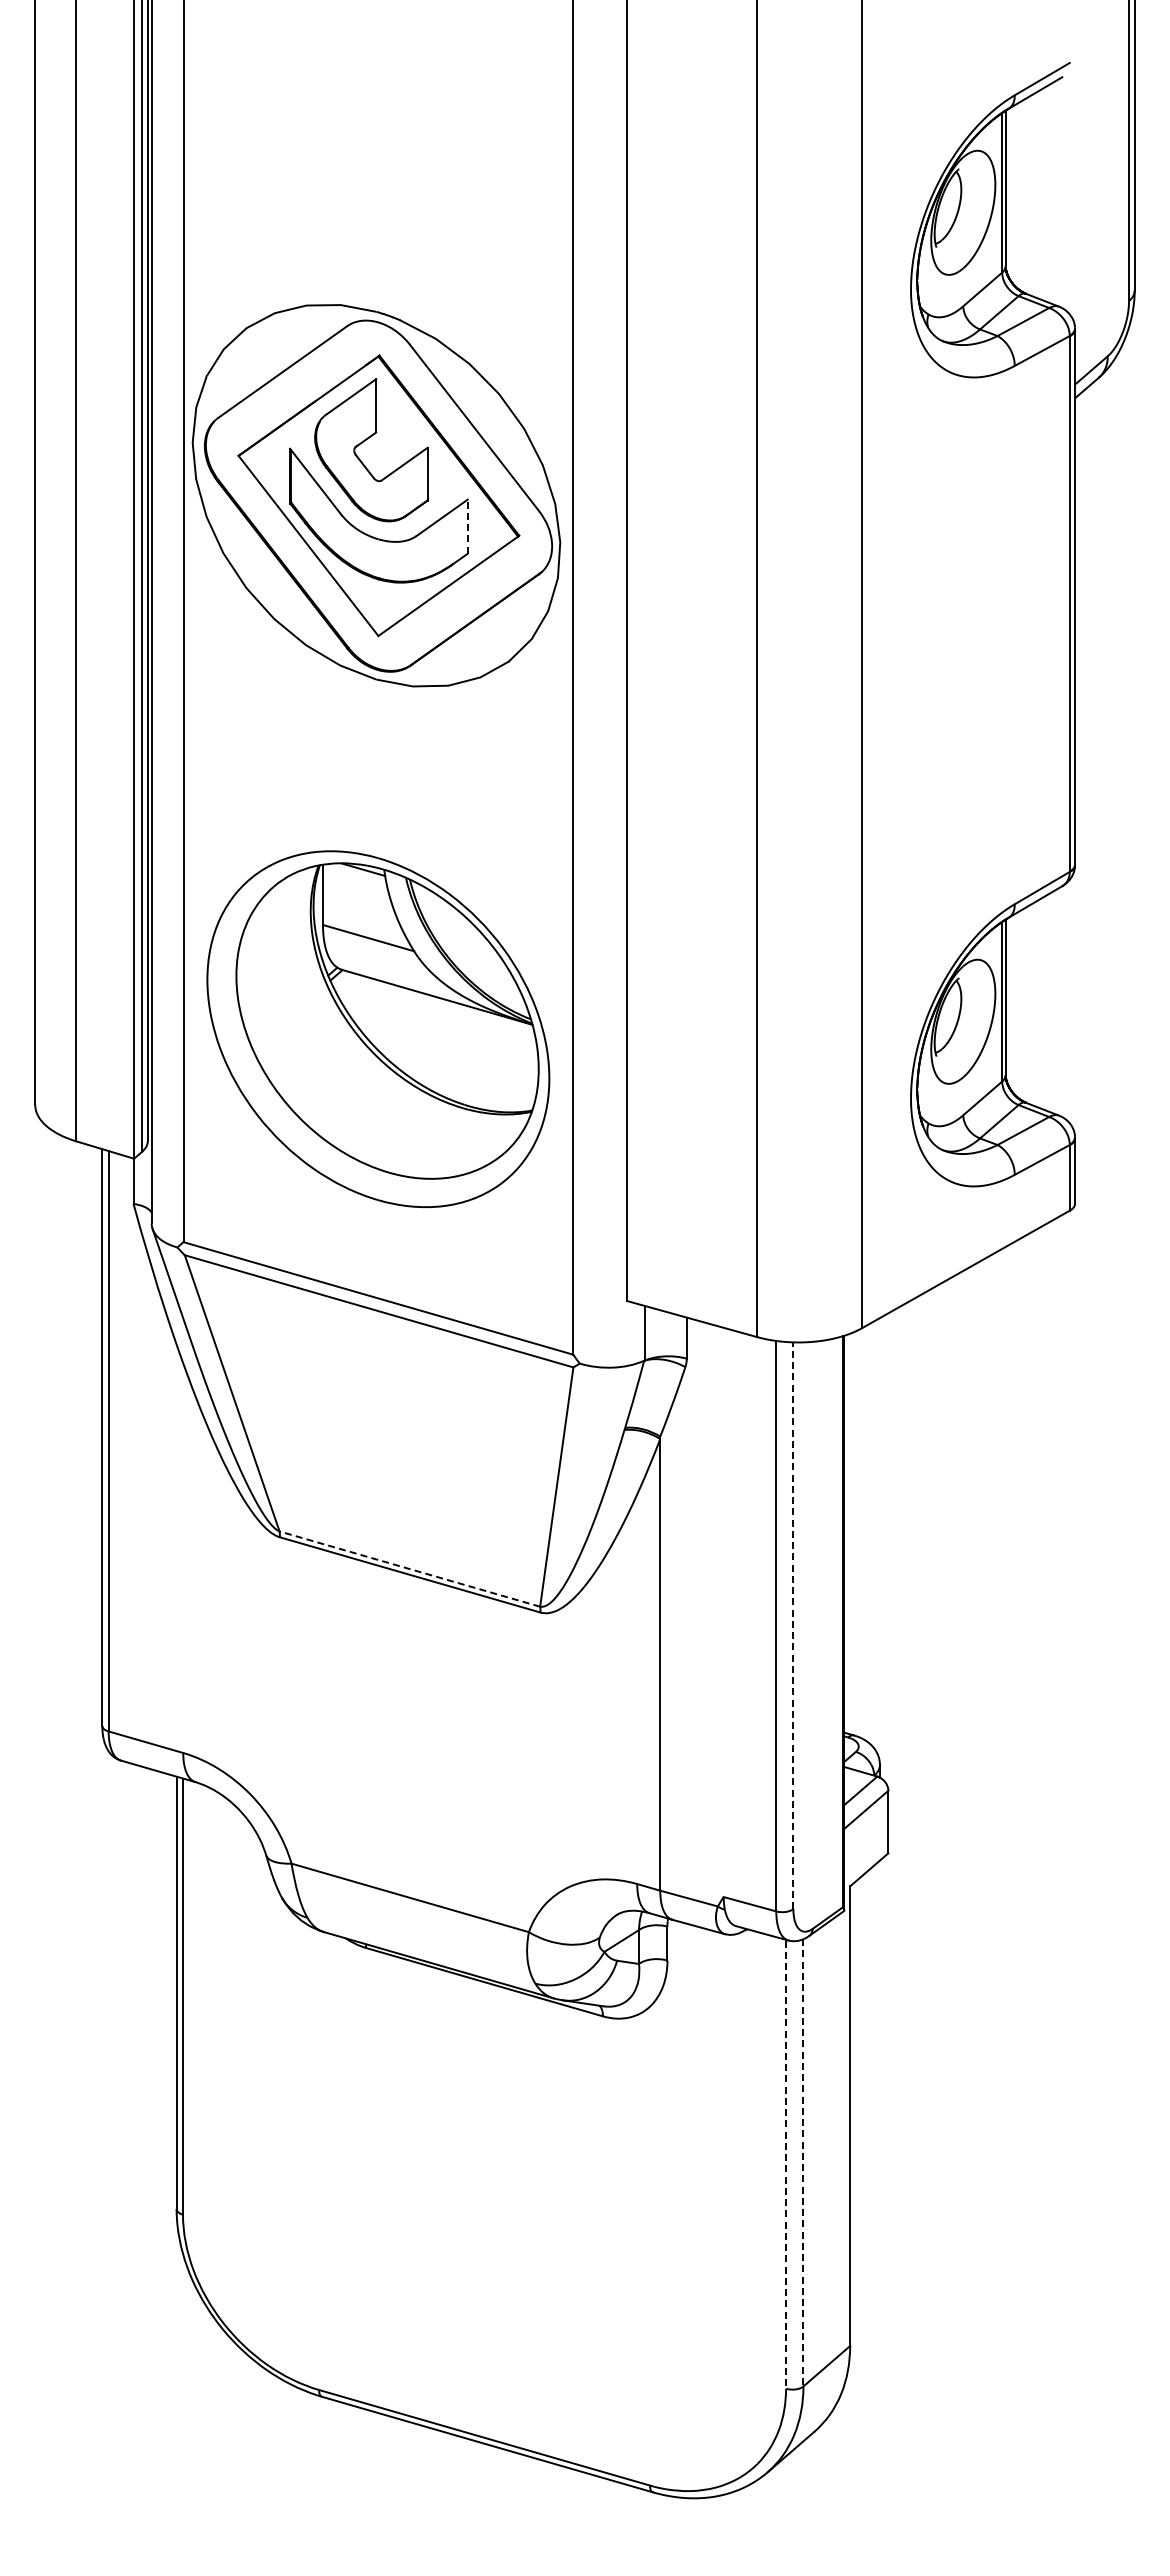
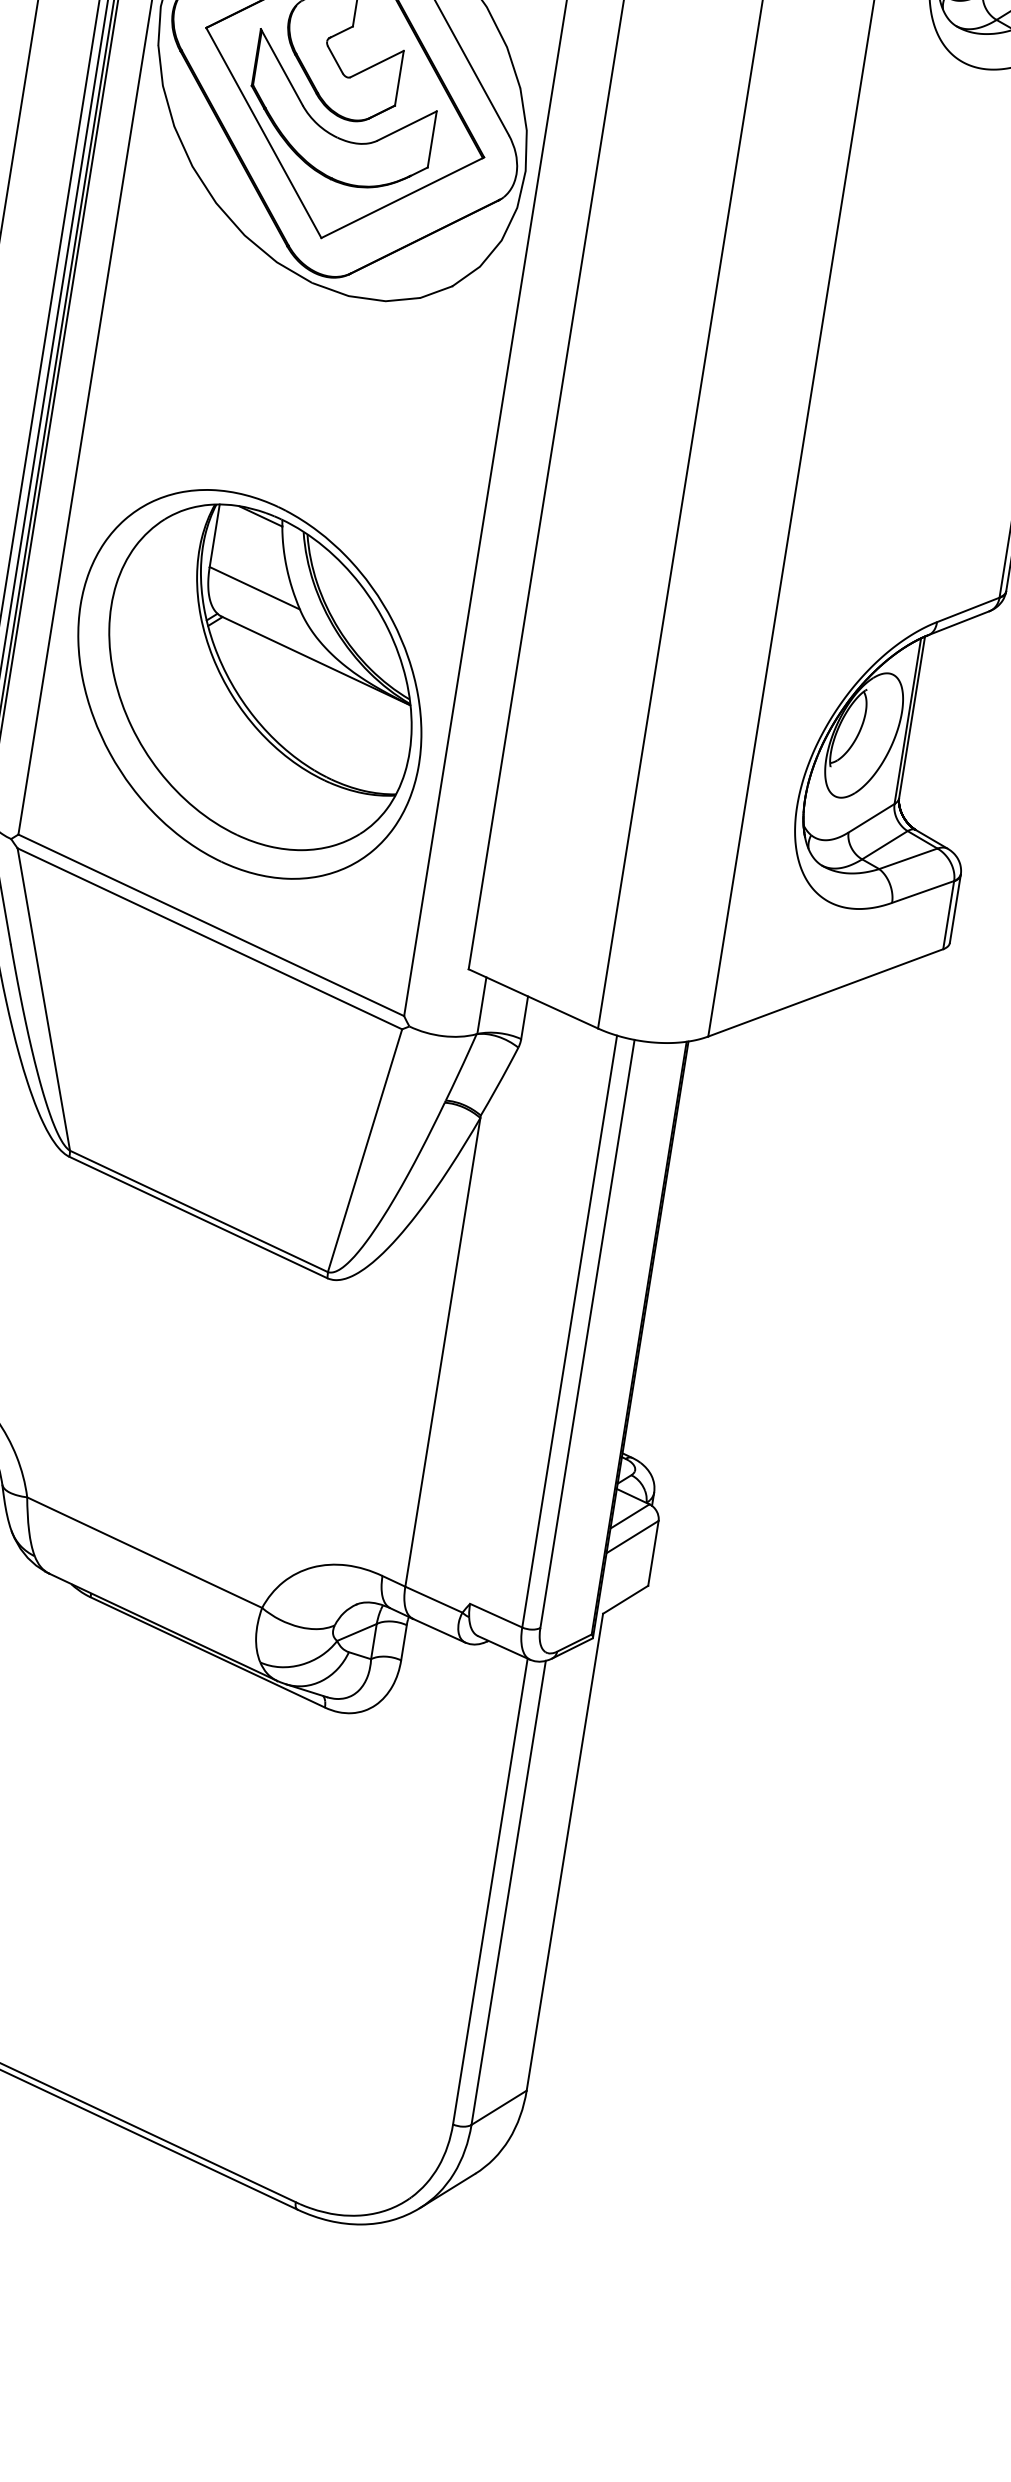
line: (467, 526) -> (432, 139), dashed -> solid
part: (378, 1029) -> (249, 684), moved
line: (409, 1569) -> (198, 1211), dashed -> solid
line: (793, 1625) -> (587, 1333), dashed -> solid
line: (803, 2162) -> (508, 1892), dashed -> solid
line: (786, 2165) -> (490, 1892), dashed -> solid

